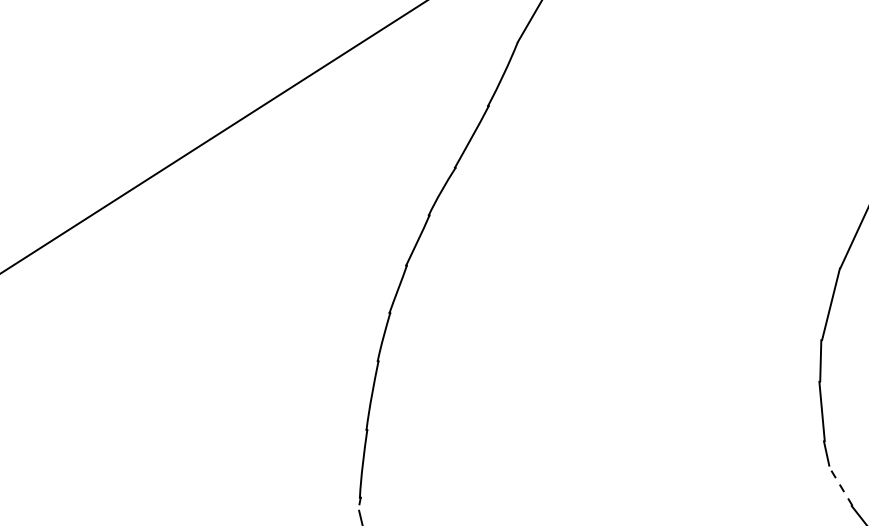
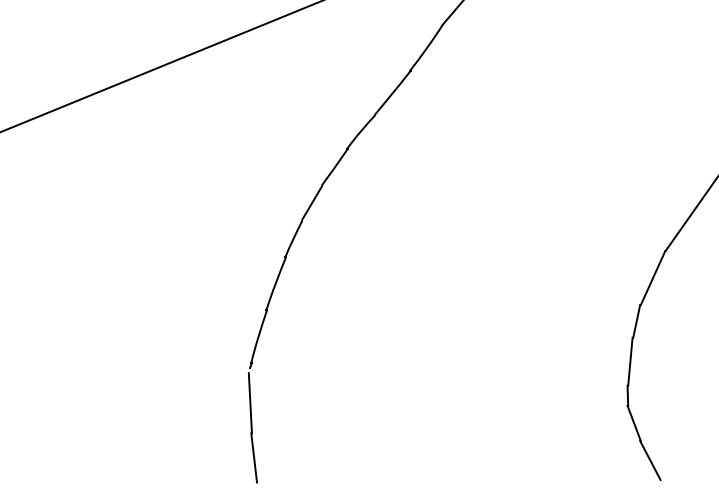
line: (840, 485) -> (634, 423), dashed -> solid

